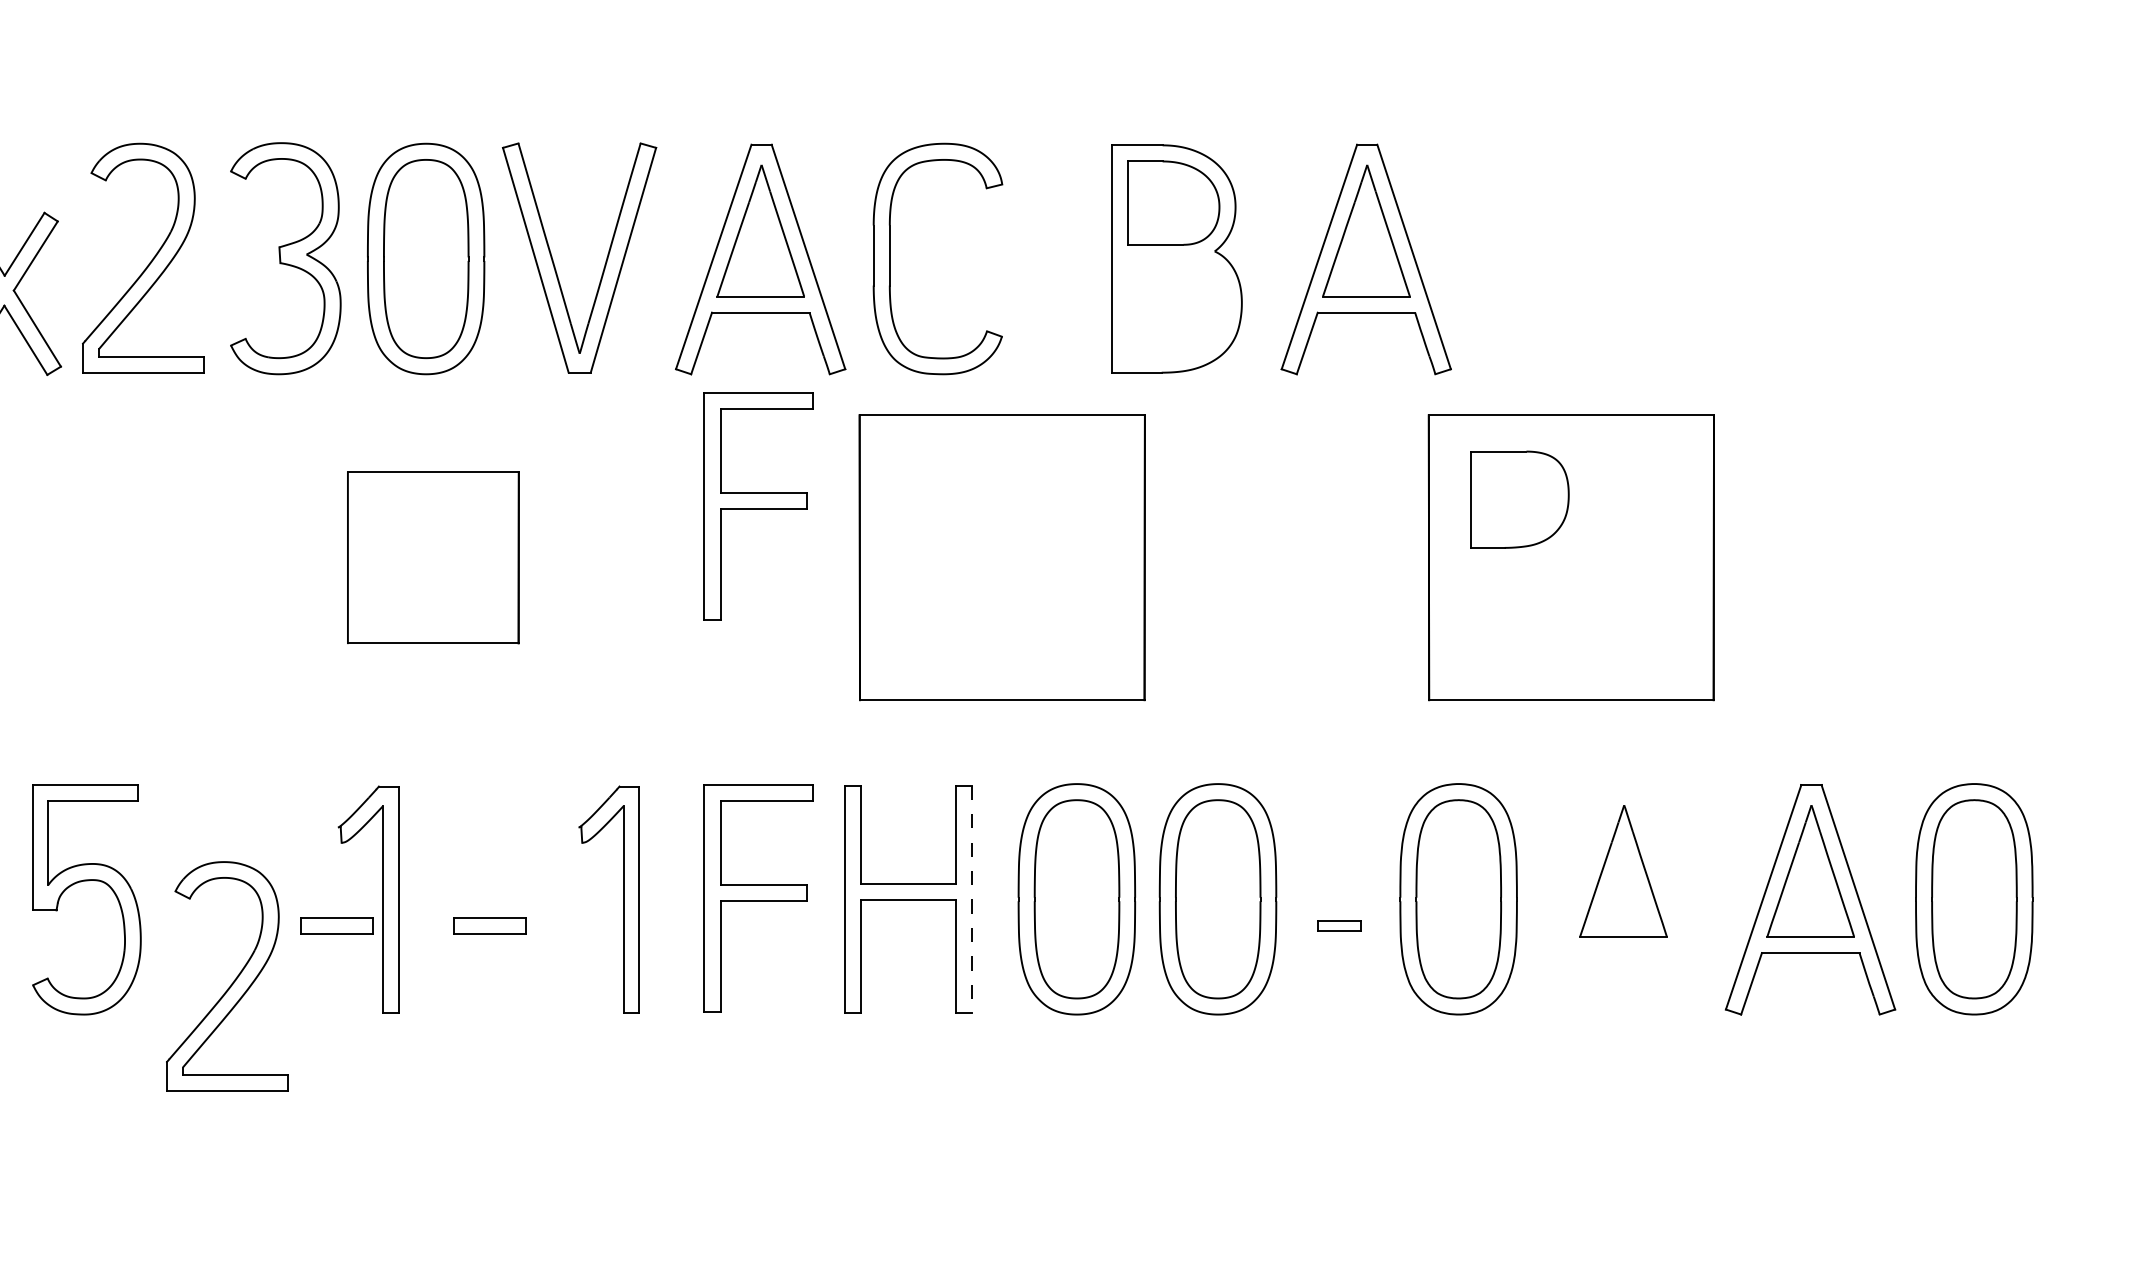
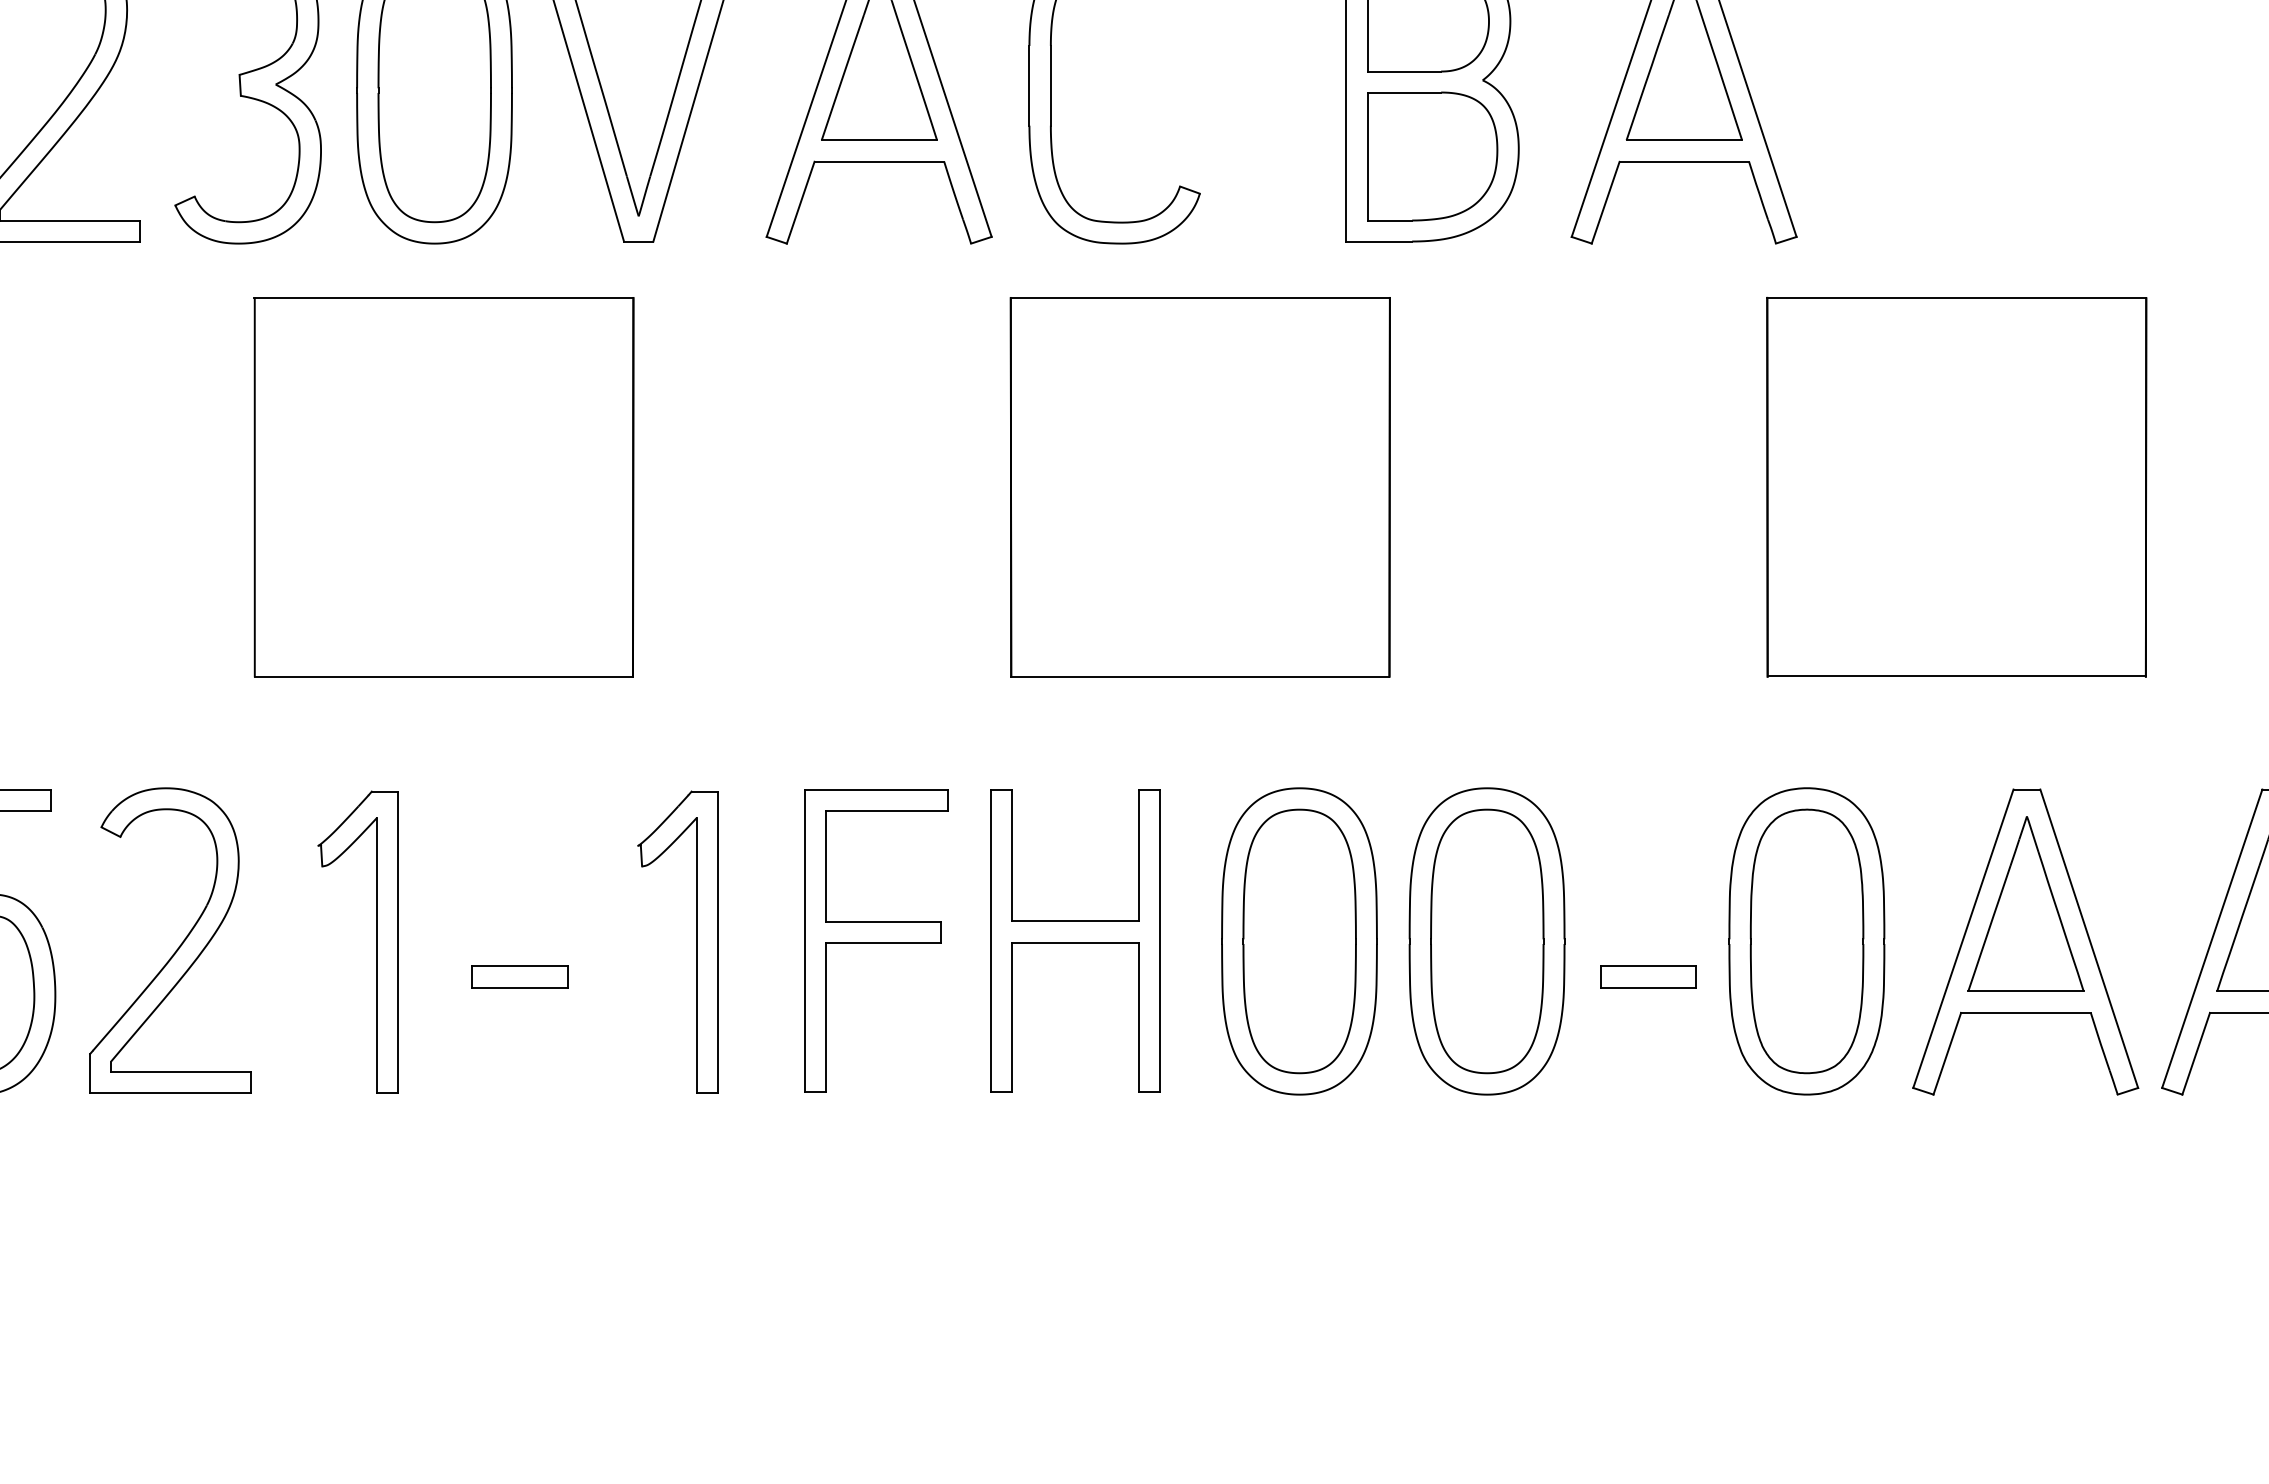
part: (1519, 499) -> (1431, 156), moved
part: (758, 506) -> (876, 419), removed
part: (433, 557) -> (444, 487), size x1.67
line: (972, 899) -> (1160, 941), dashed -> solid
part: (1622, 899) -> (2024, 941), added
part: (336, 925) -> (315, 976), removed
part: (1338, 925) -> (1647, 976), size x1.67
part: (233, 980) -> (178, 945), moved

